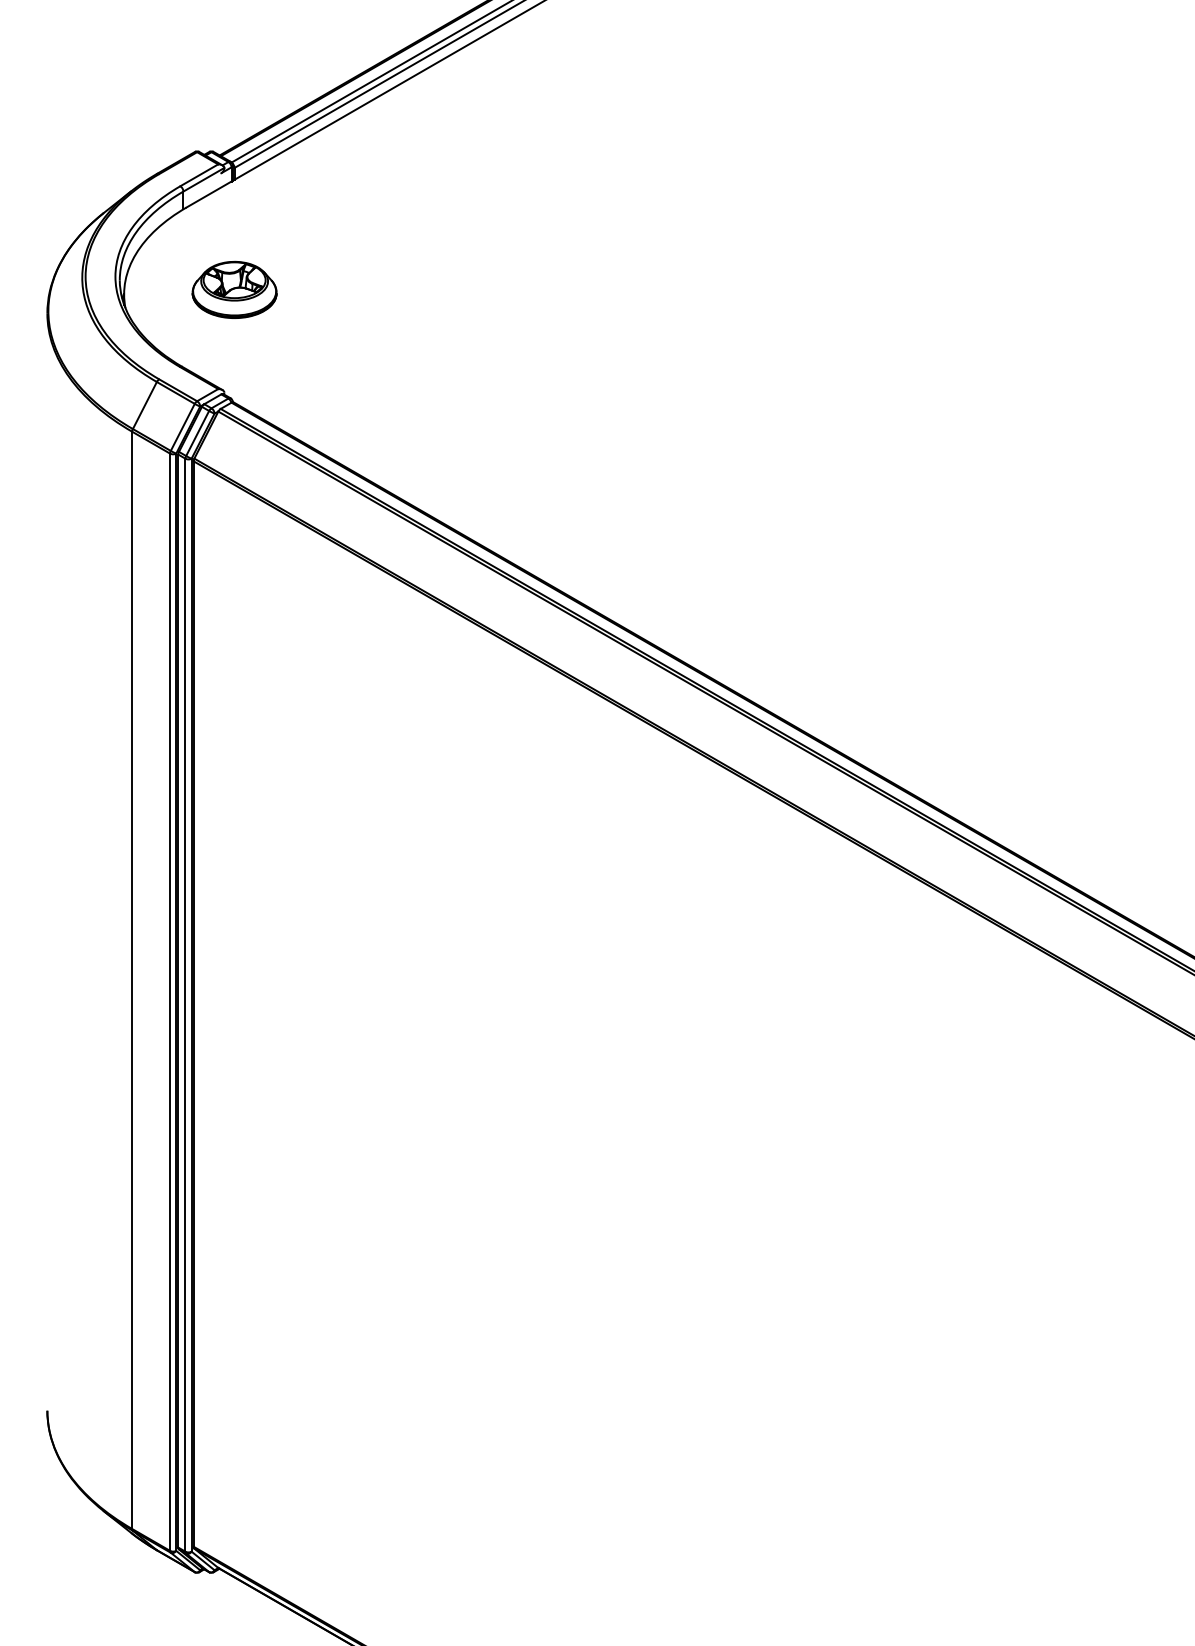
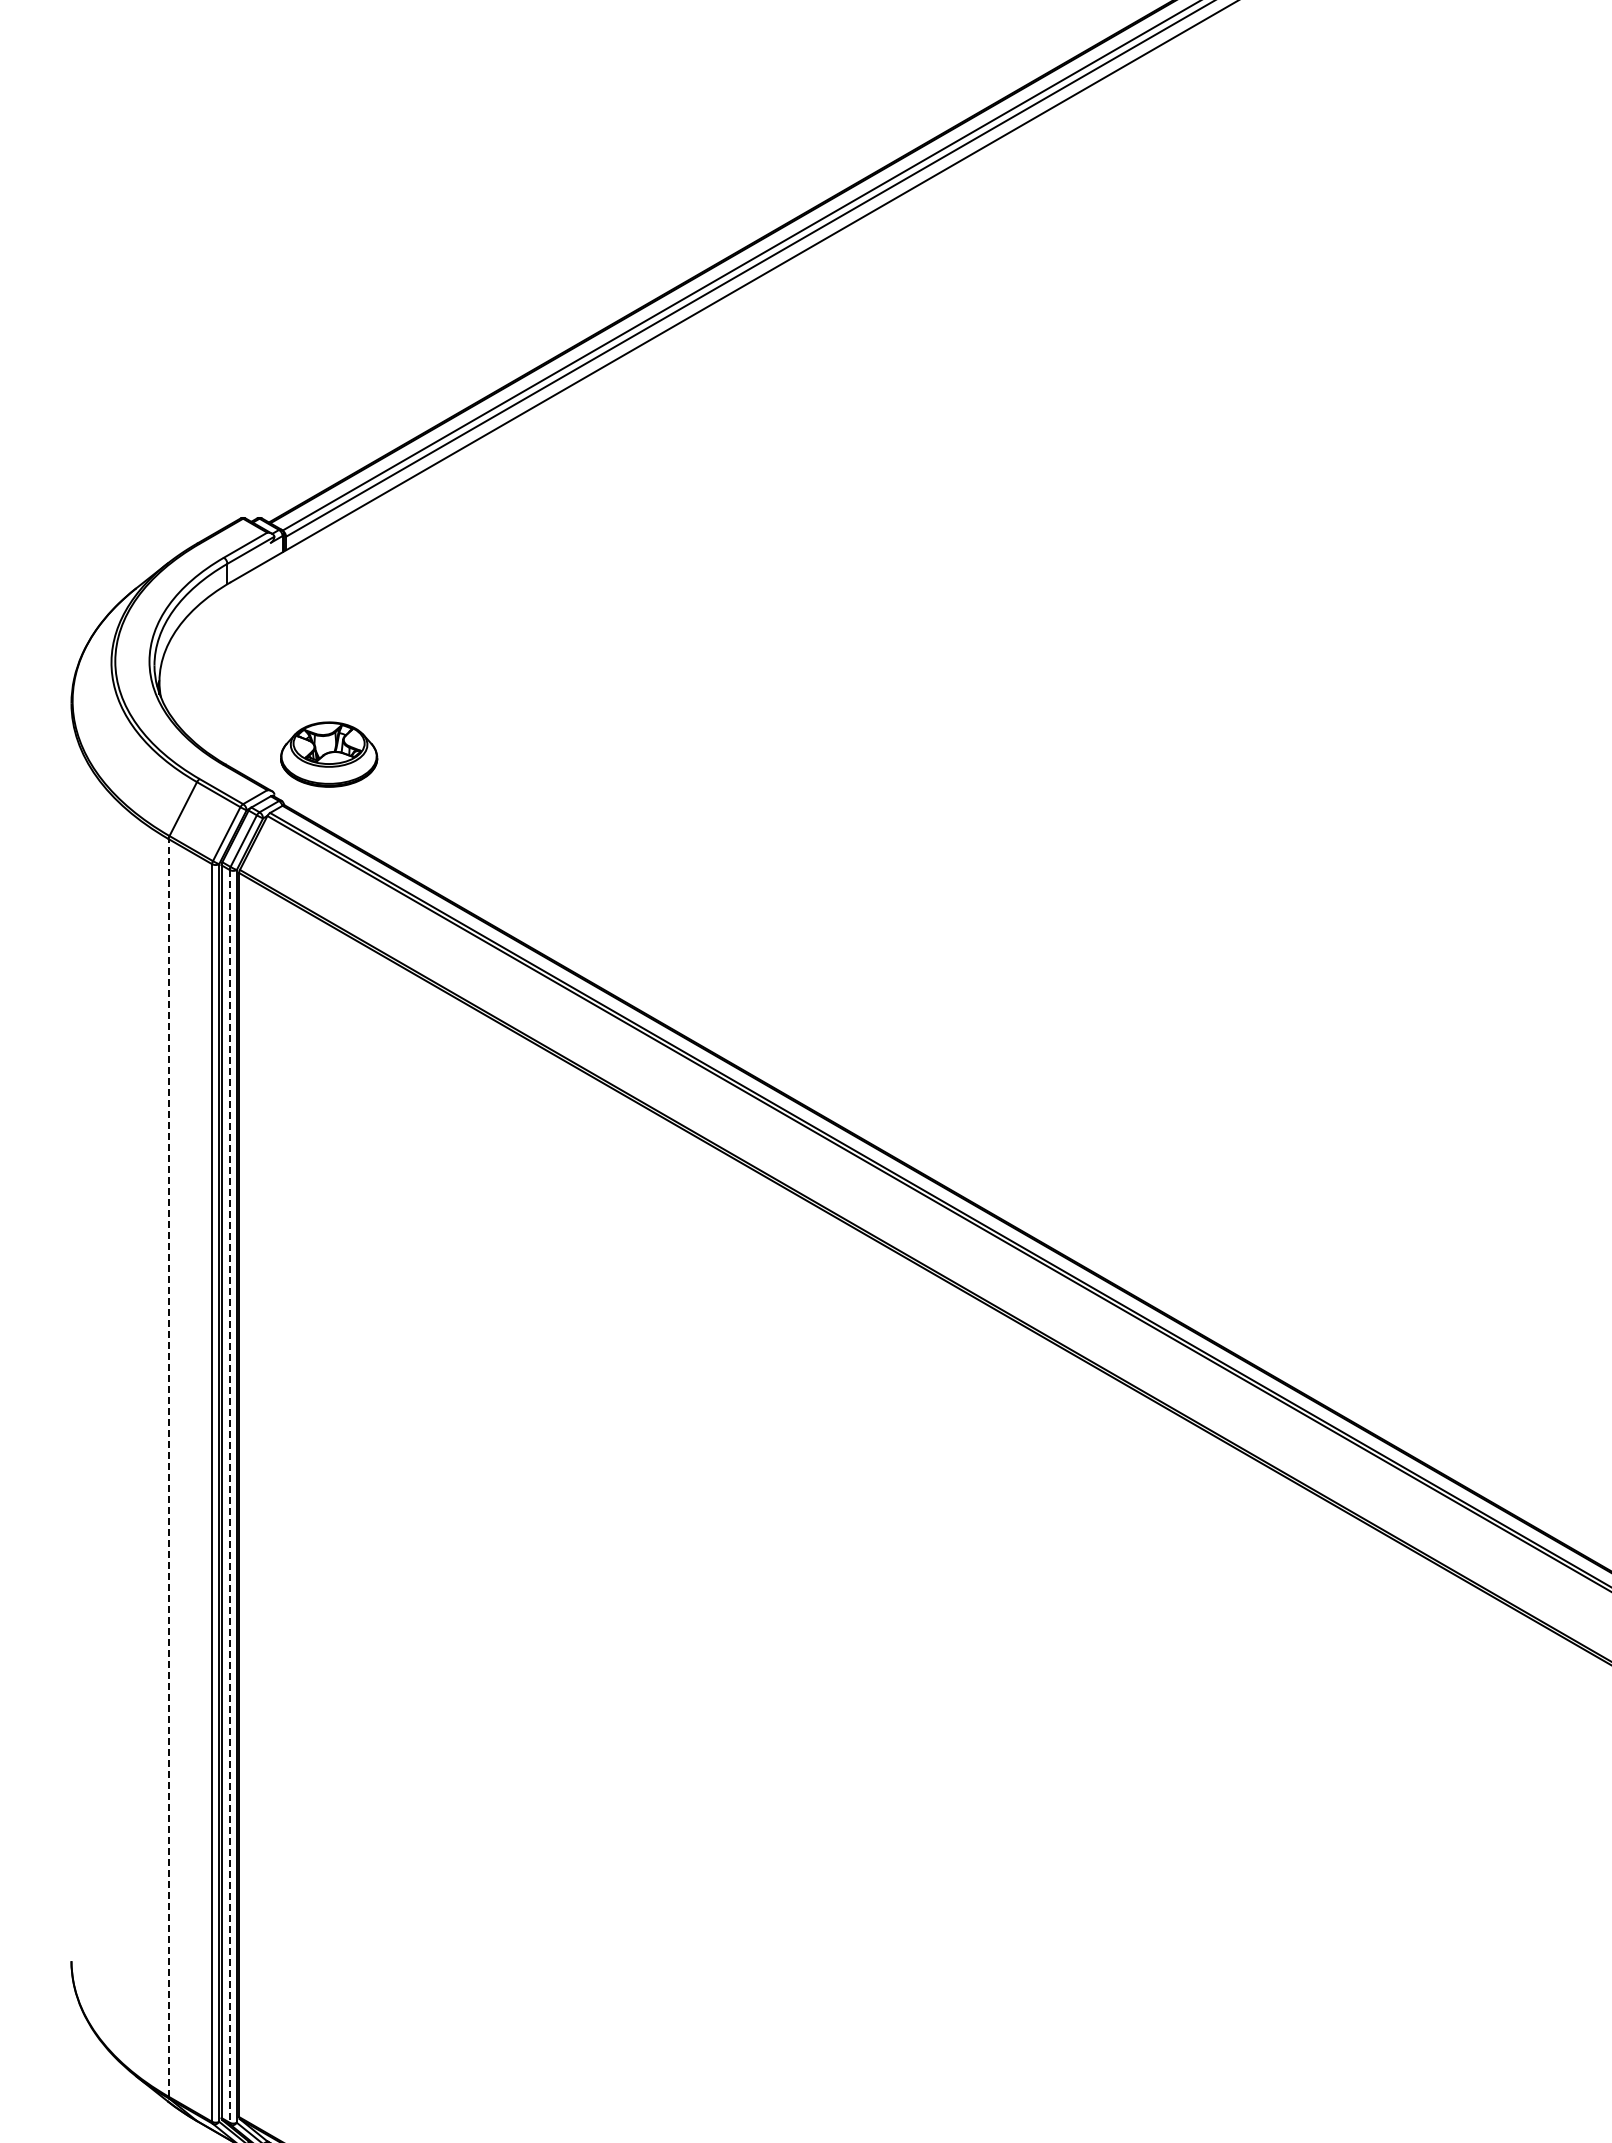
part: (234, 289) -> (329, 754), moved
line: (132, 980) -> (168, 1467), solid -> dashed
line: (185, 1005) -> (229, 1496), solid -> dashed

